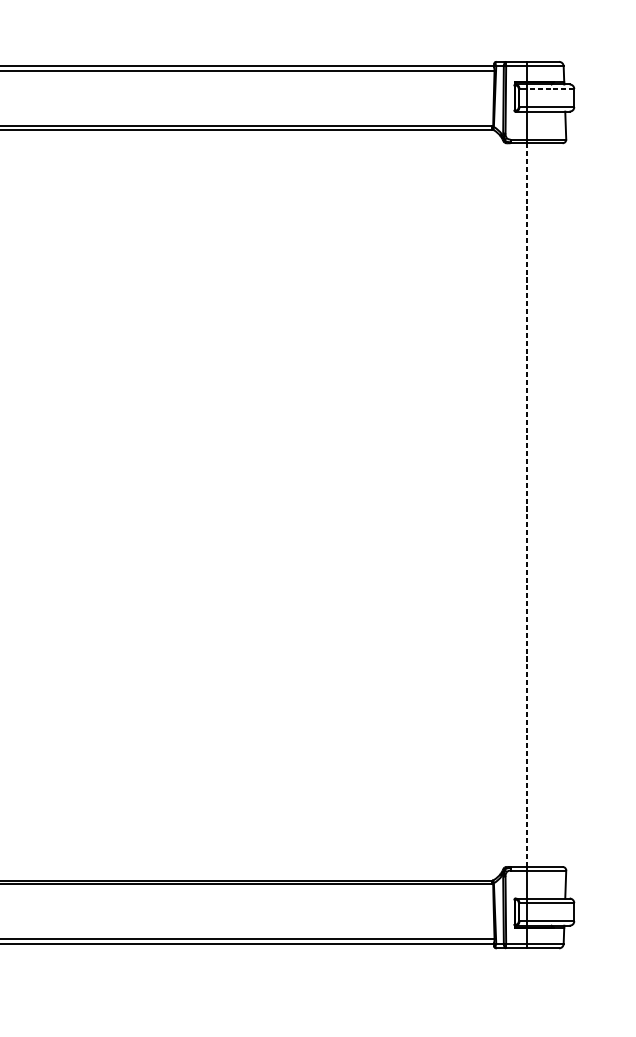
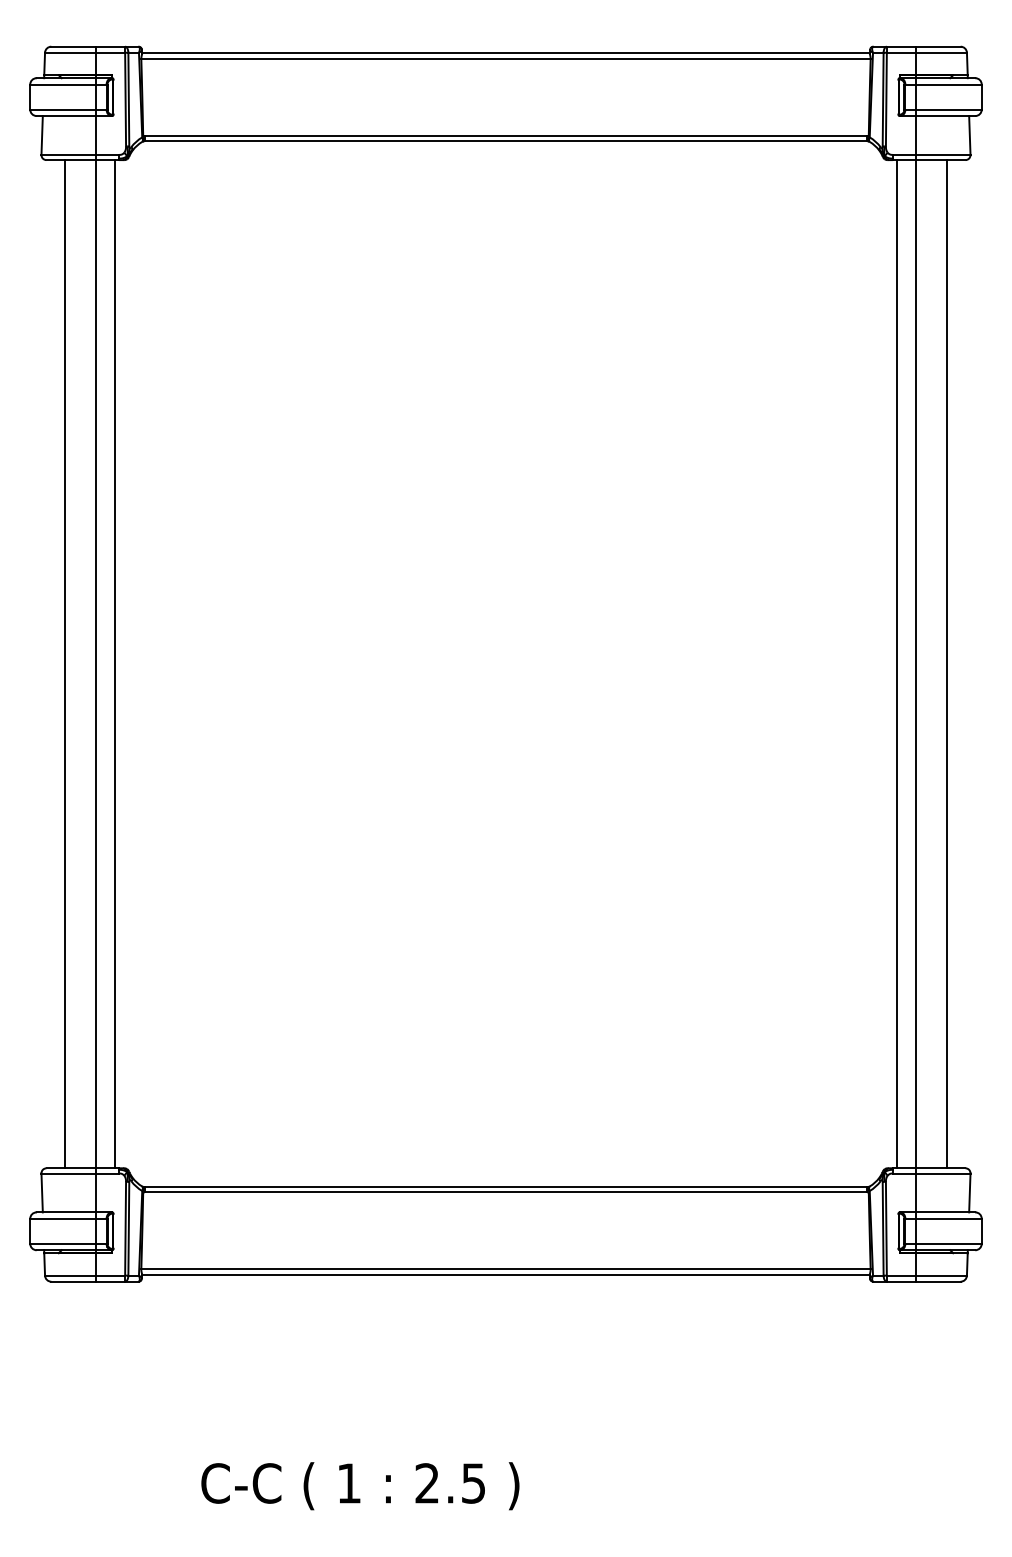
line: (550, 88) -> (948, 84), dashed -> solid
line: (513, 505) -> (896, 664), added
line: (526, 505) -> (915, 664), dashed -> solid
line: (549, 505) -> (947, 664), added

